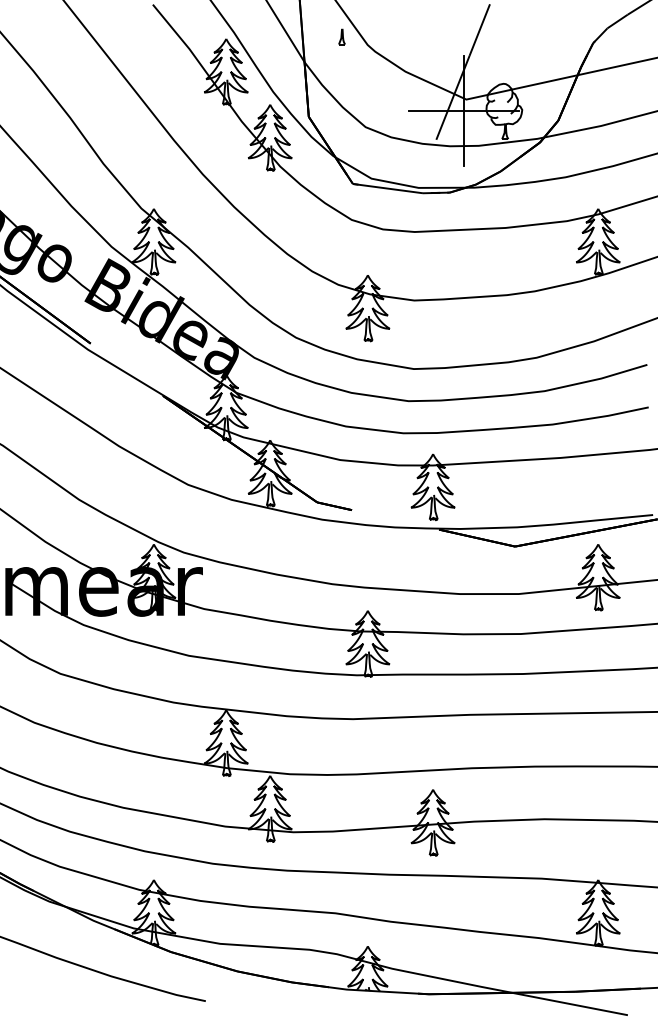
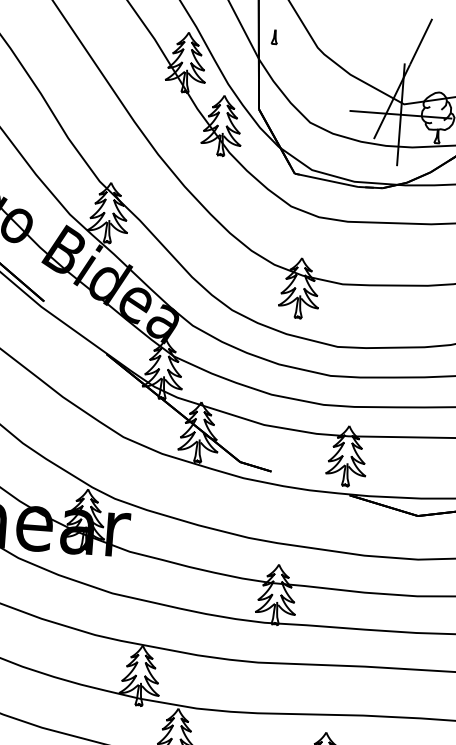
part: (341, 36) -> (274, 36), moved

